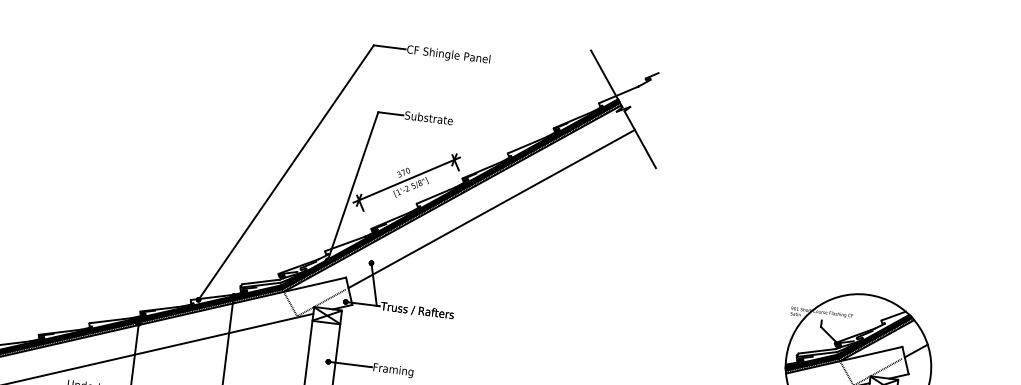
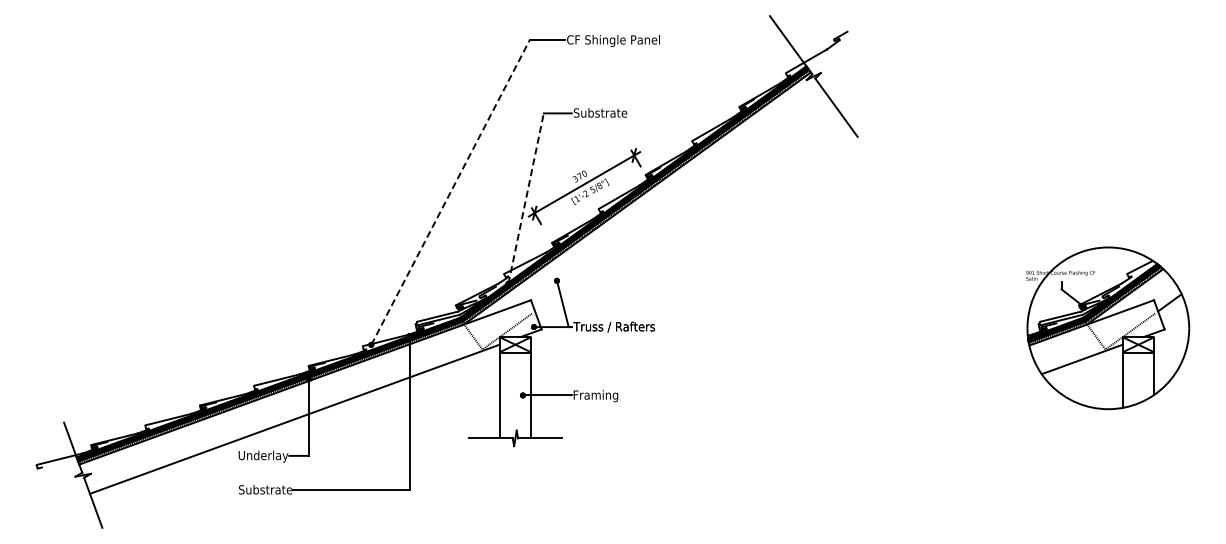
line: (286, 172) -> (450, 192), solid -> dashed
line: (353, 186) -> (526, 198), solid -> dashed
line: (492, 209) -> (682, 204), removed

